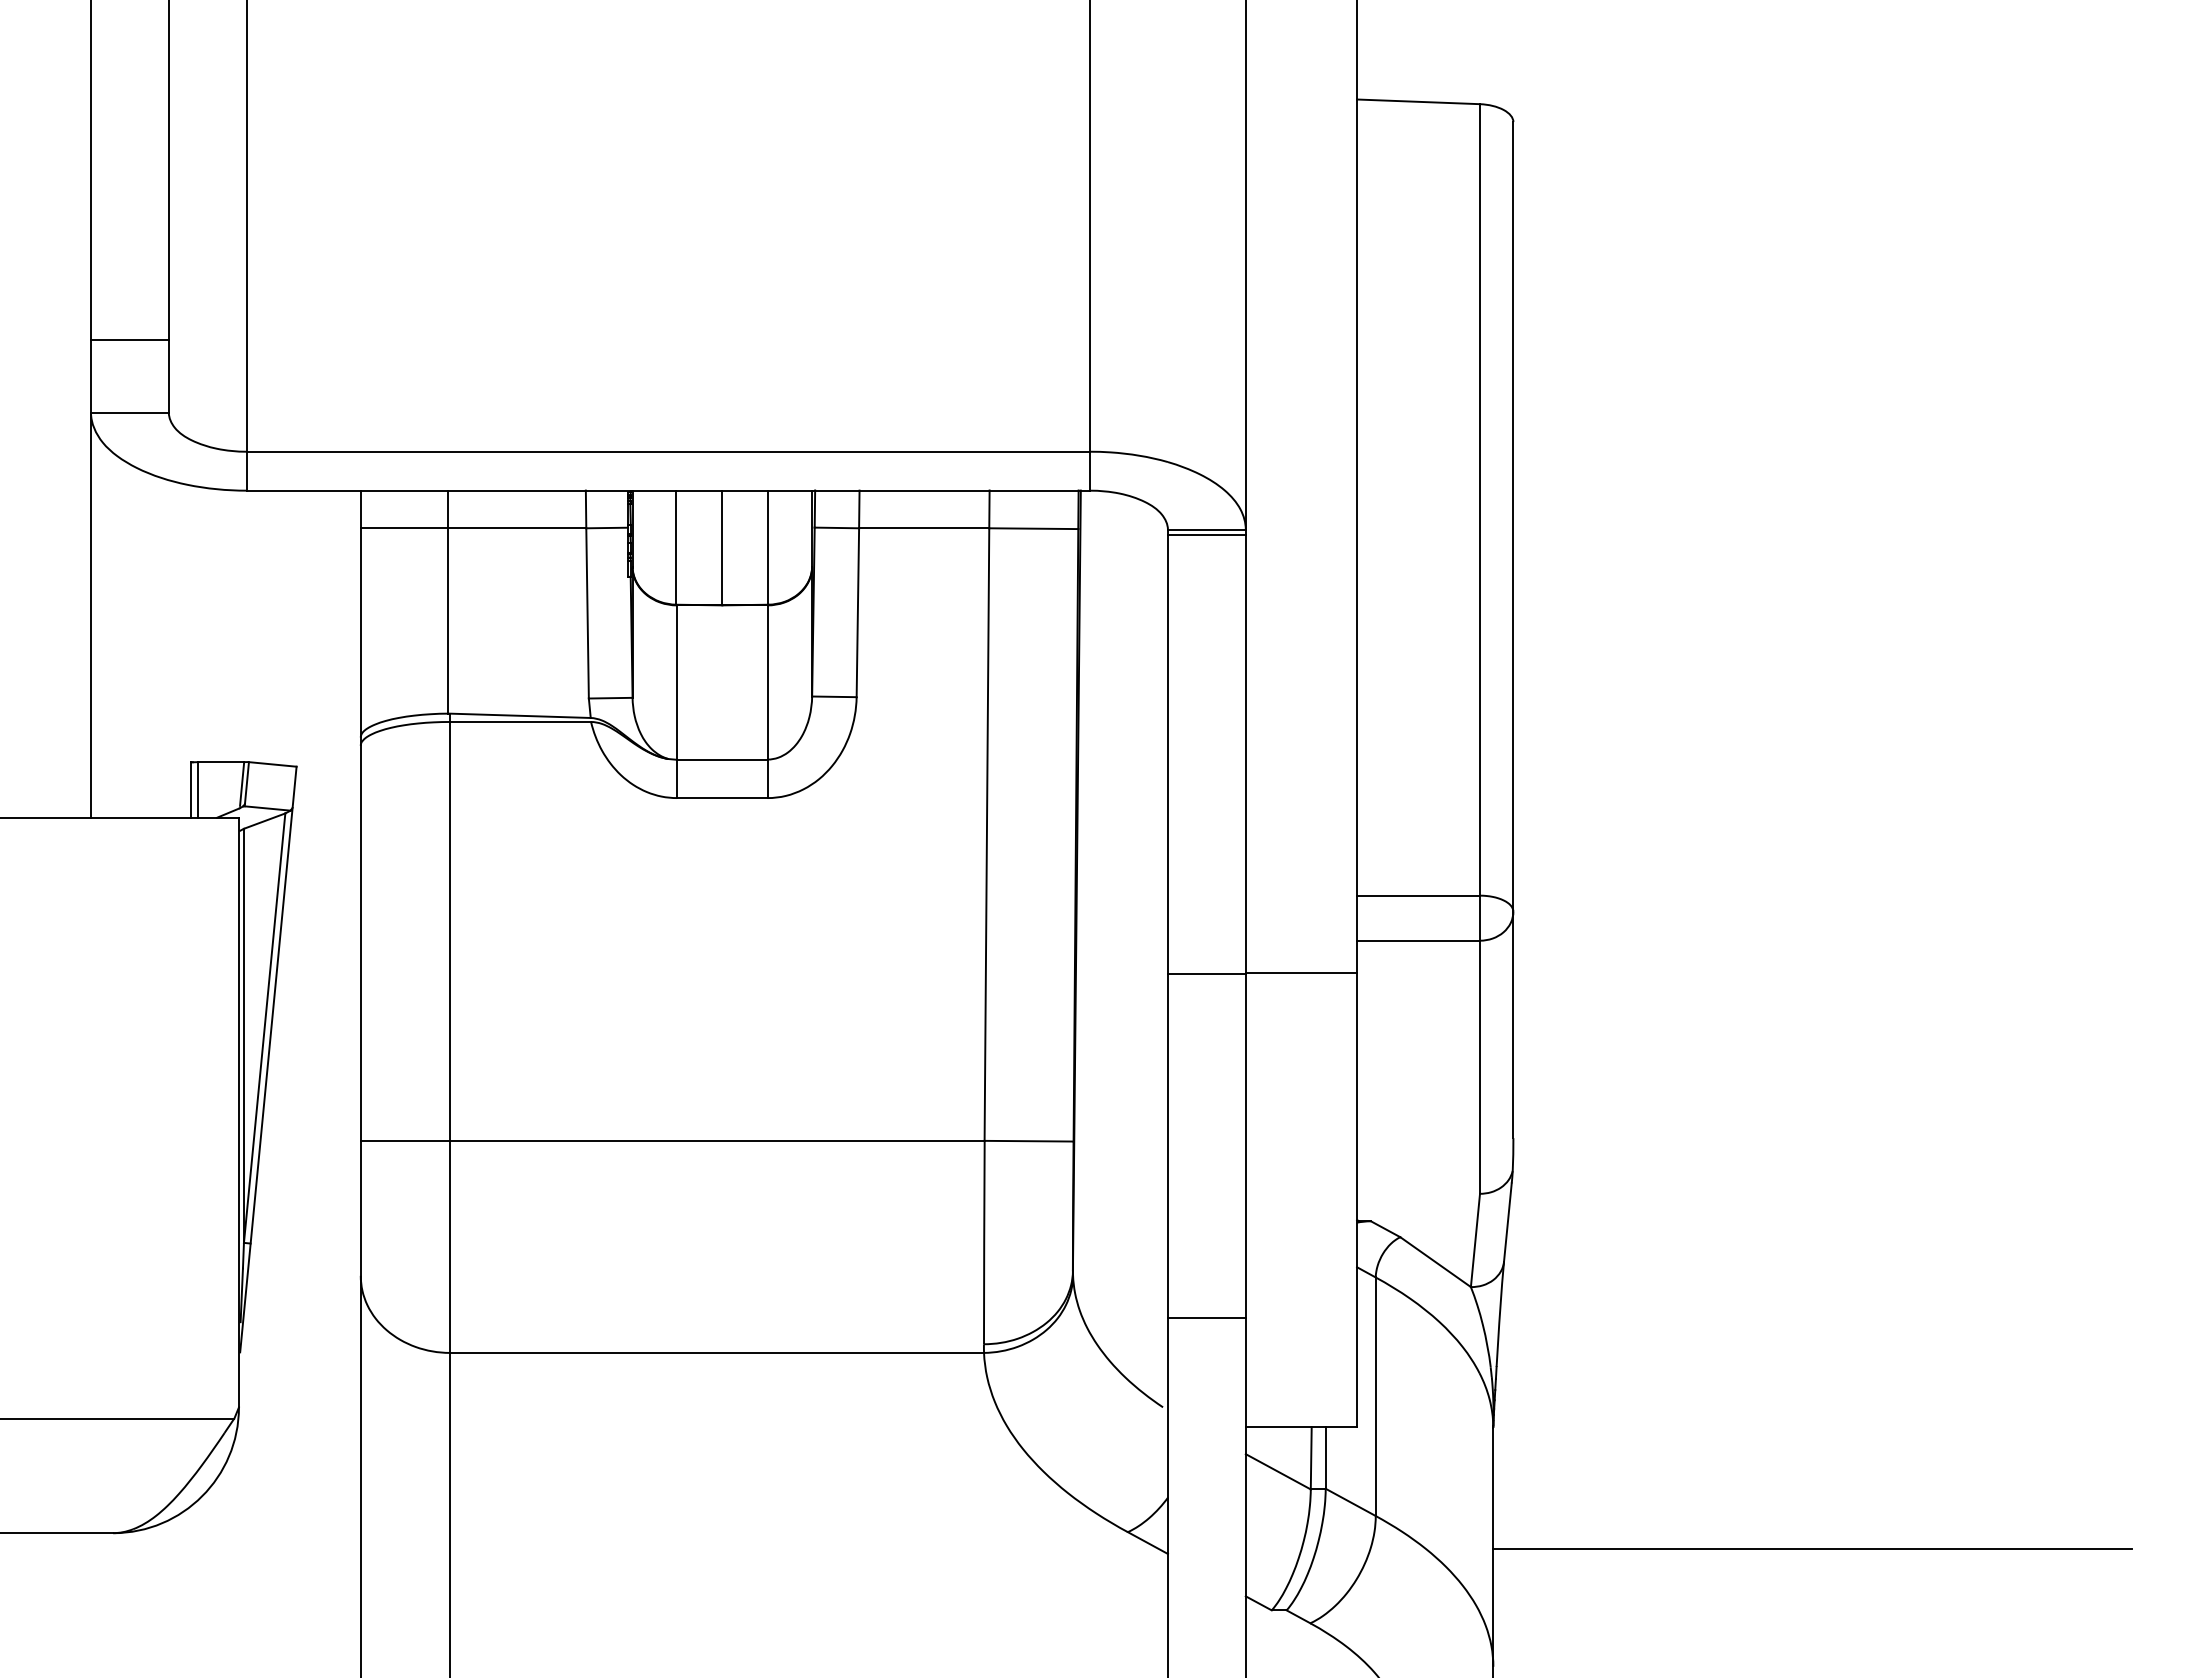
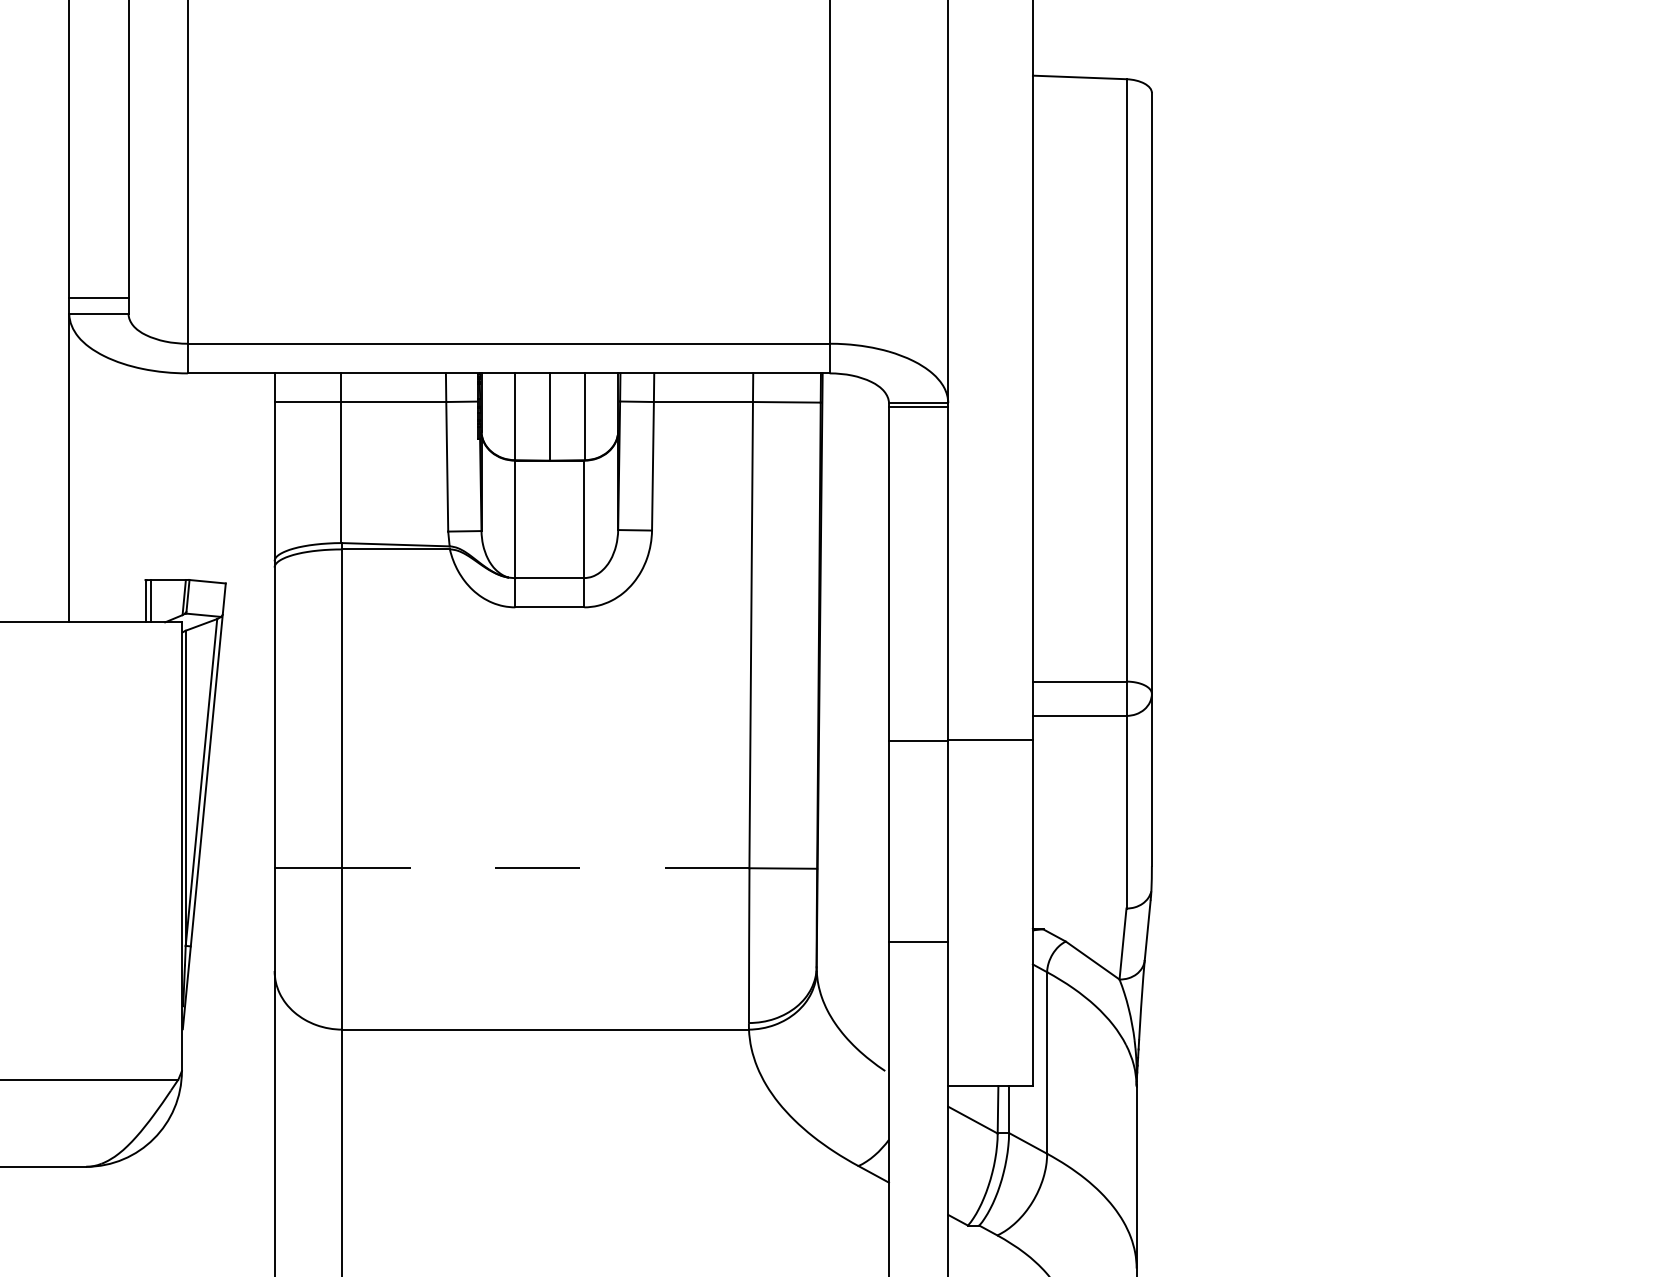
line: (129, 340) -> (98, 297), moved
line: (716, 1140) -> (545, 867), solid -> dashed
line: (1206, 1318) -> (918, 942), moved
line: (1812, 1548) -> (1379, 1178), removed

